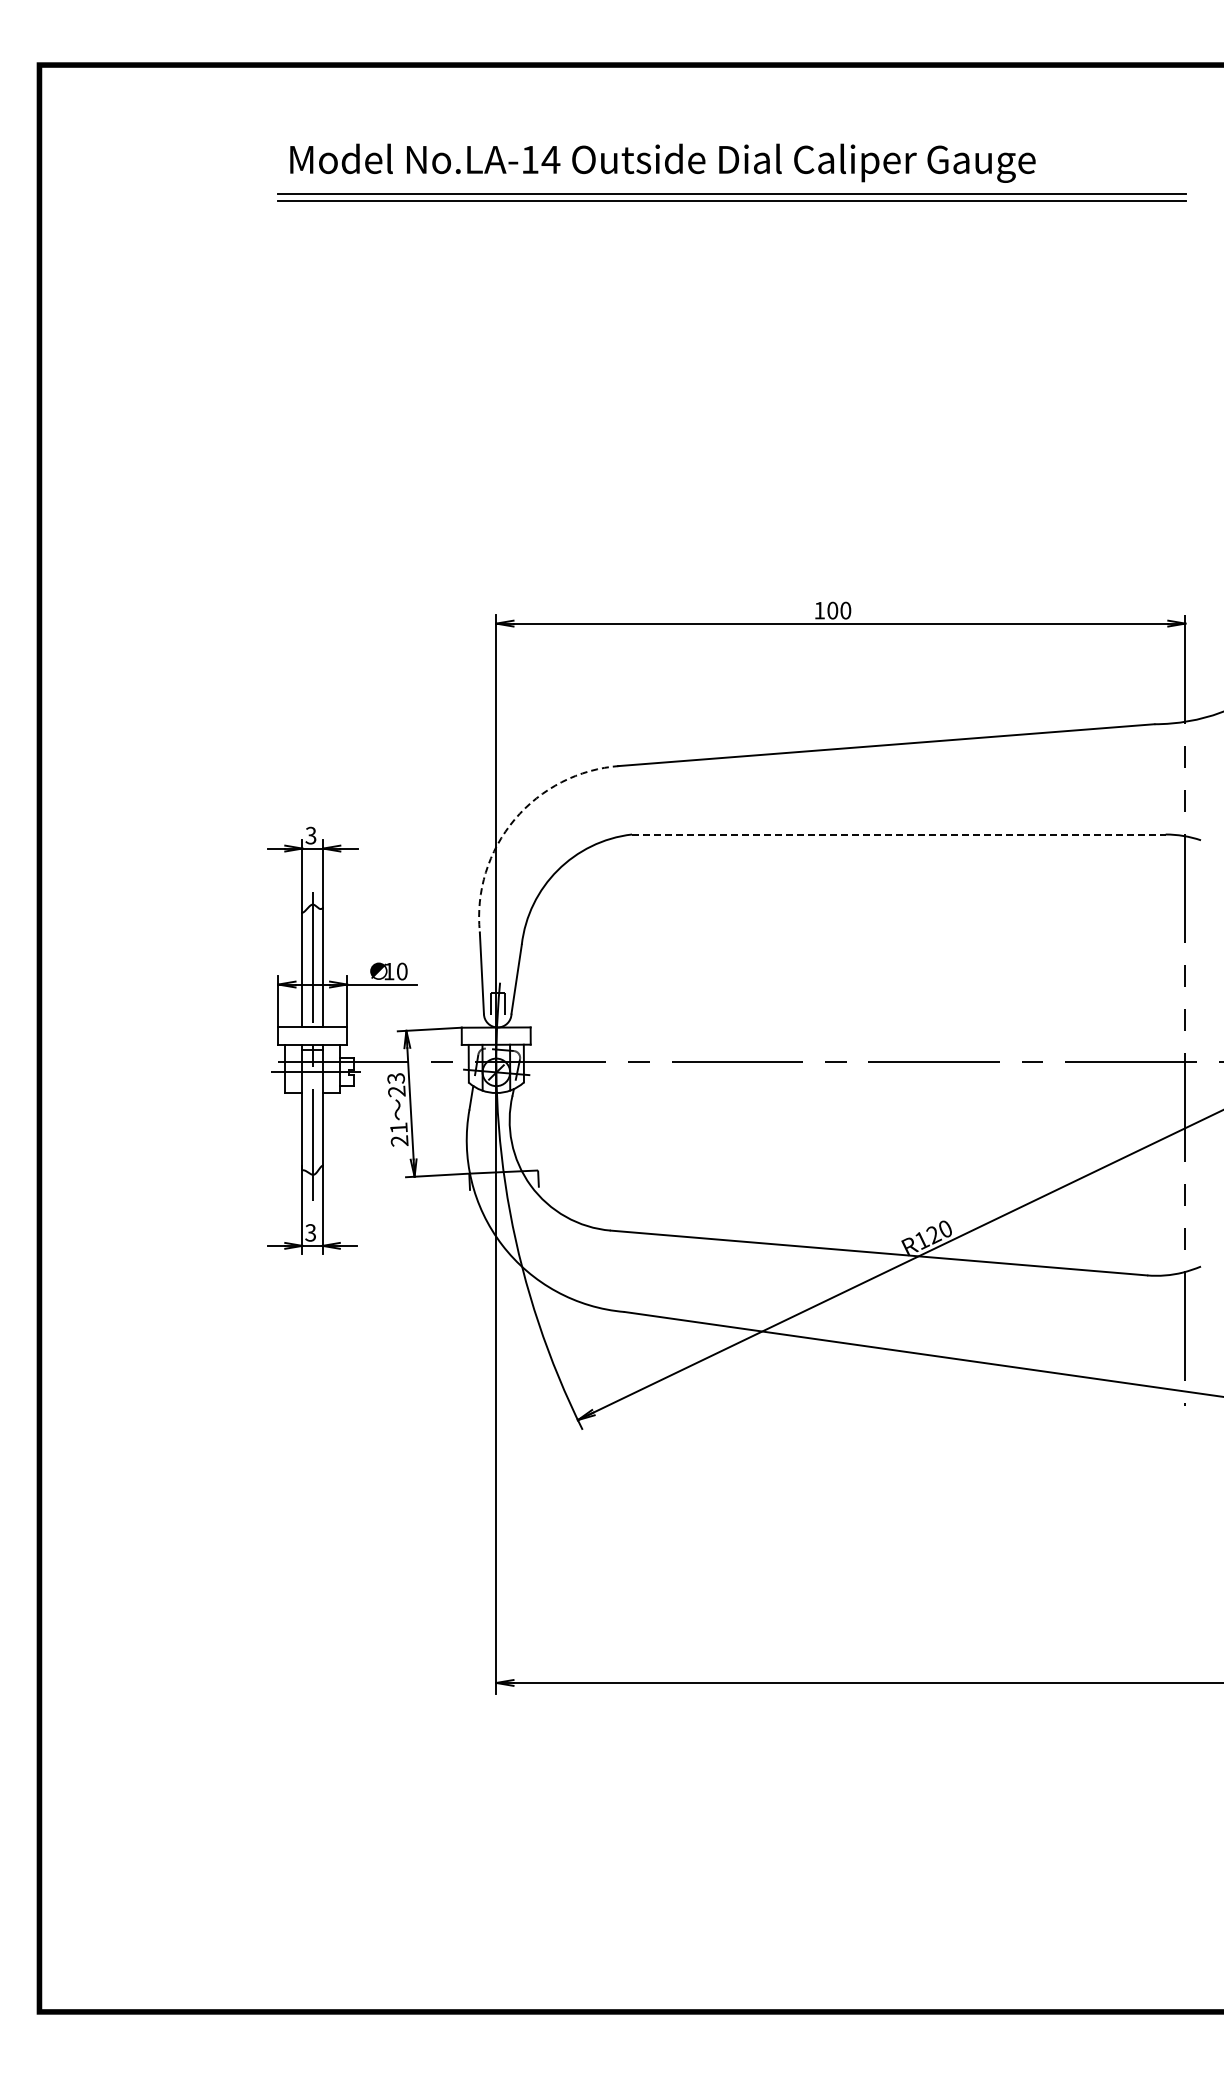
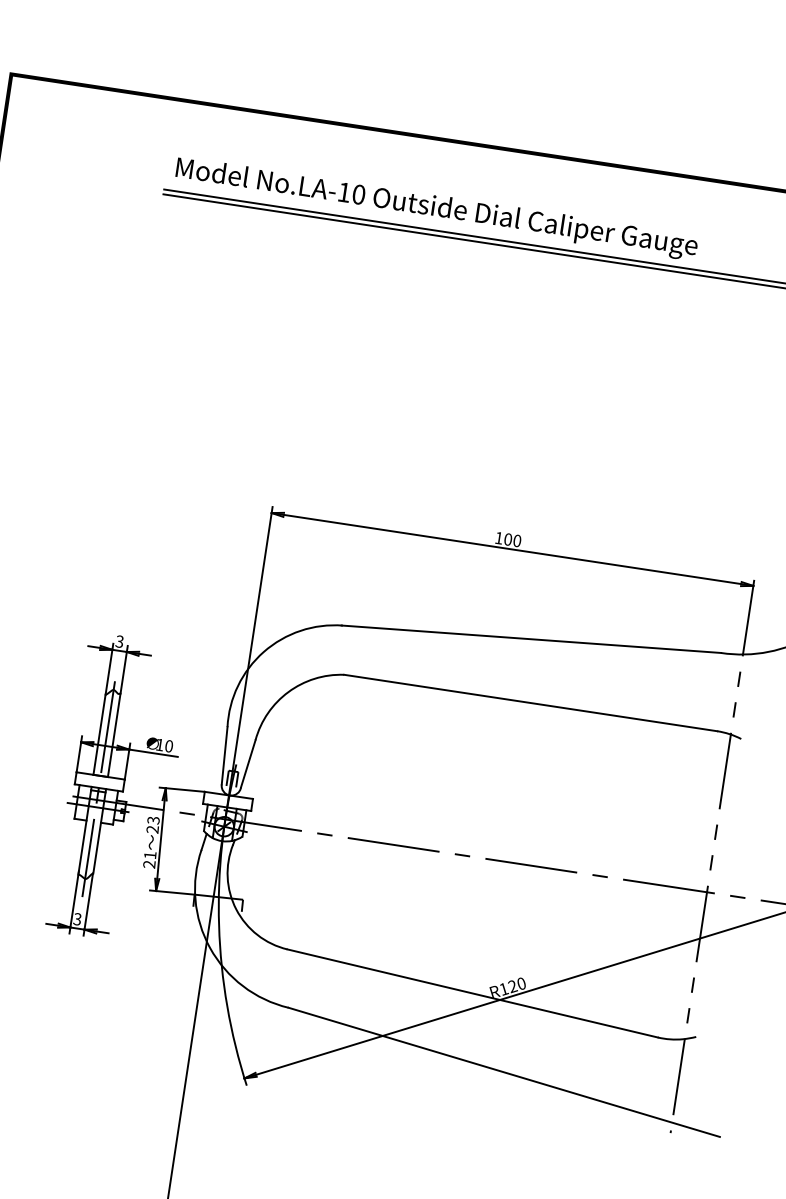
text: (550, 159) -> (358, 194), No.LA-14 -> No.LA-10
arc: (514, 819) -> (263, 651), dashed -> solid
line: (898, 834) -> (530, 702), dashed -> solid

